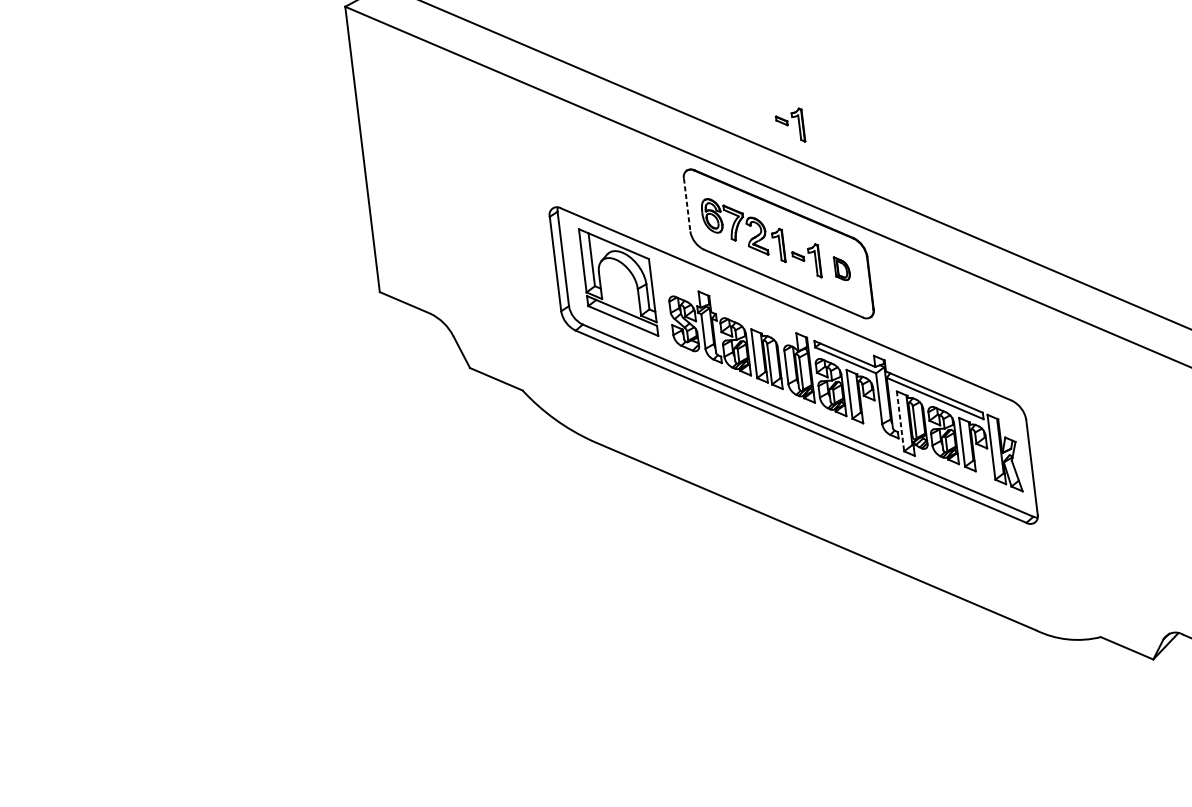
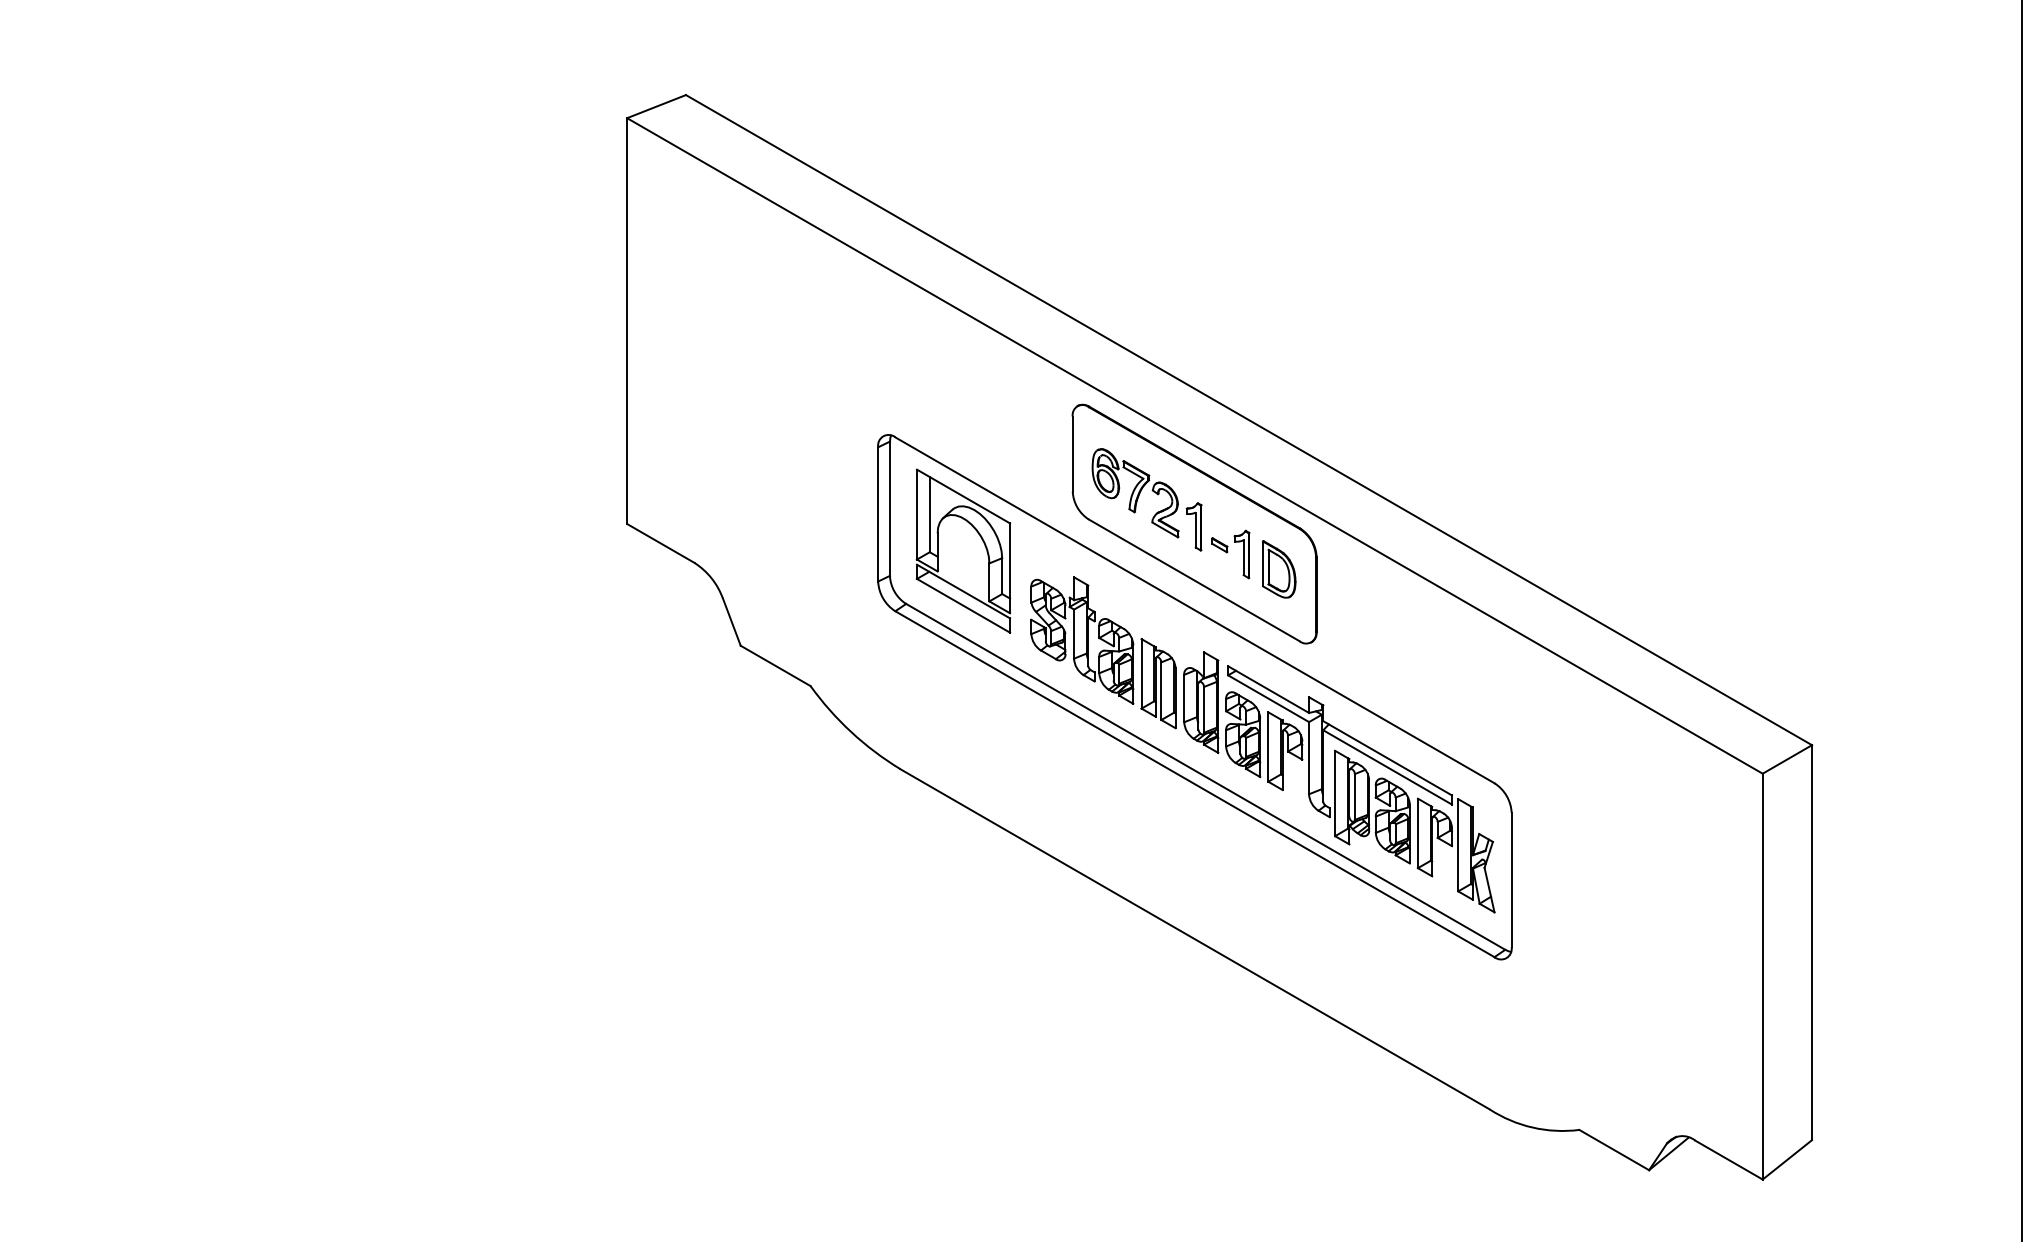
part: (790, 126) -> (1230, 361), removed
line: (687, 205) -> (1072, 454), dashed -> solid
part: (842, 268) -> (1279, 569), size x1.67
line: (900, 421) -> (1335, 793), dashed -> solid

